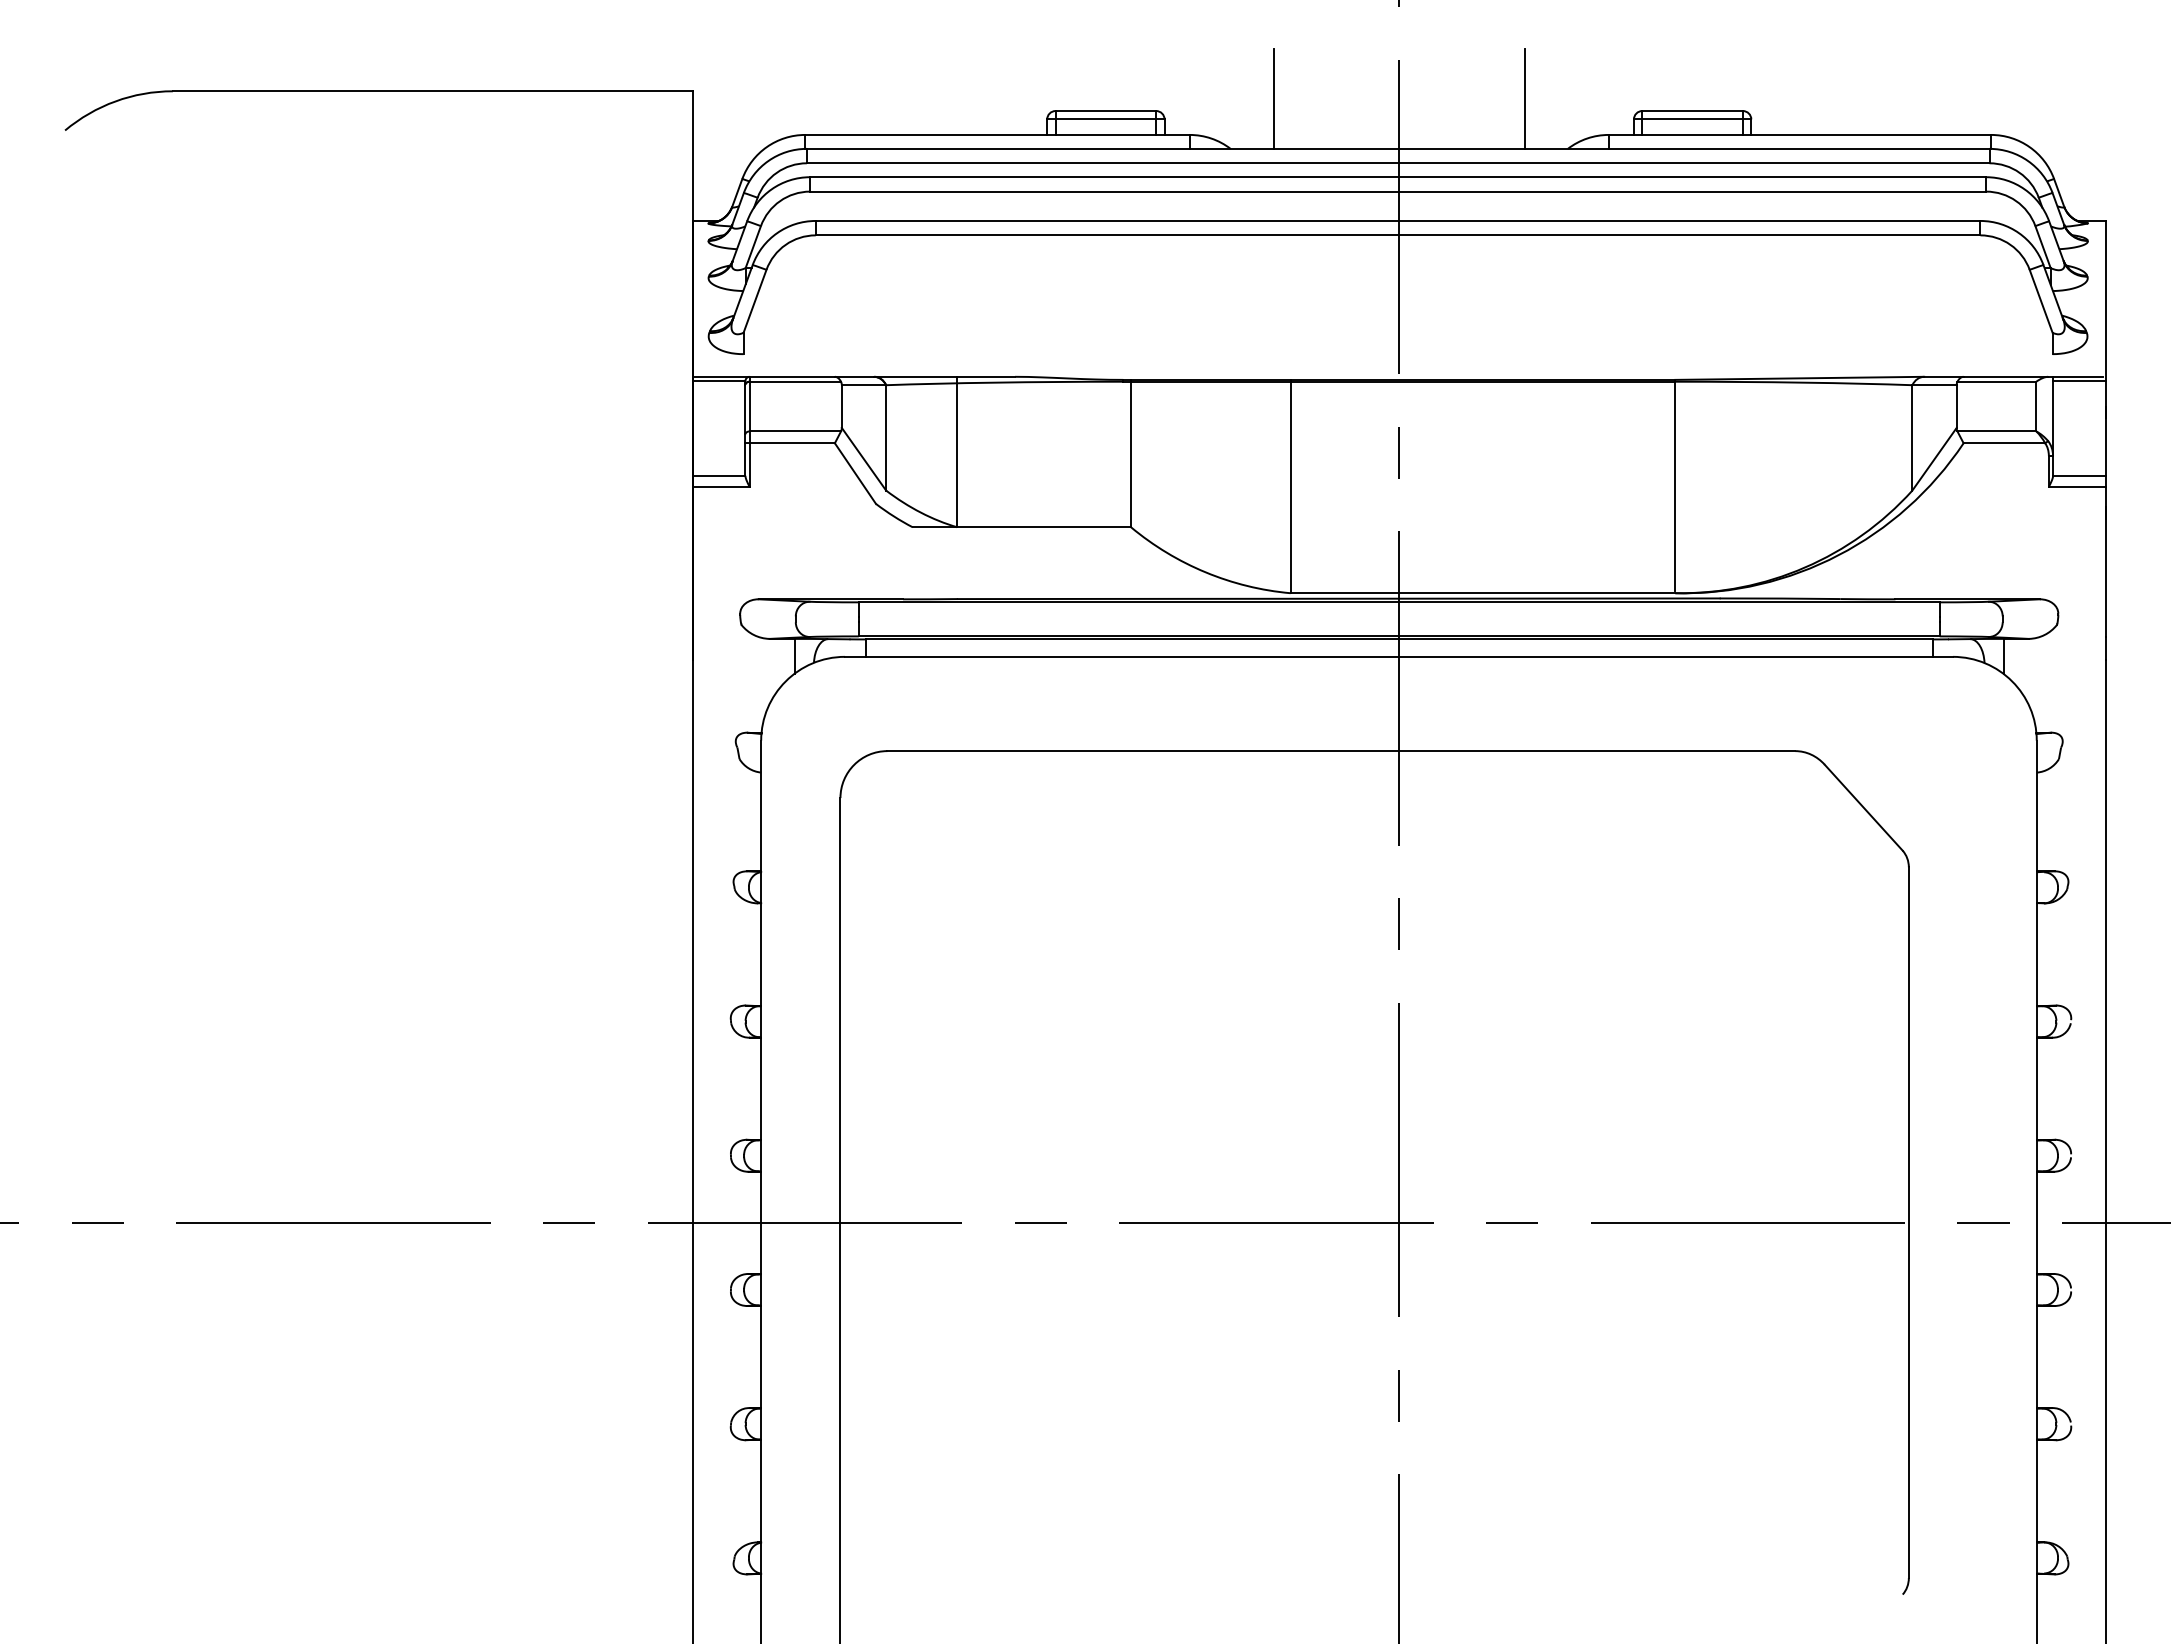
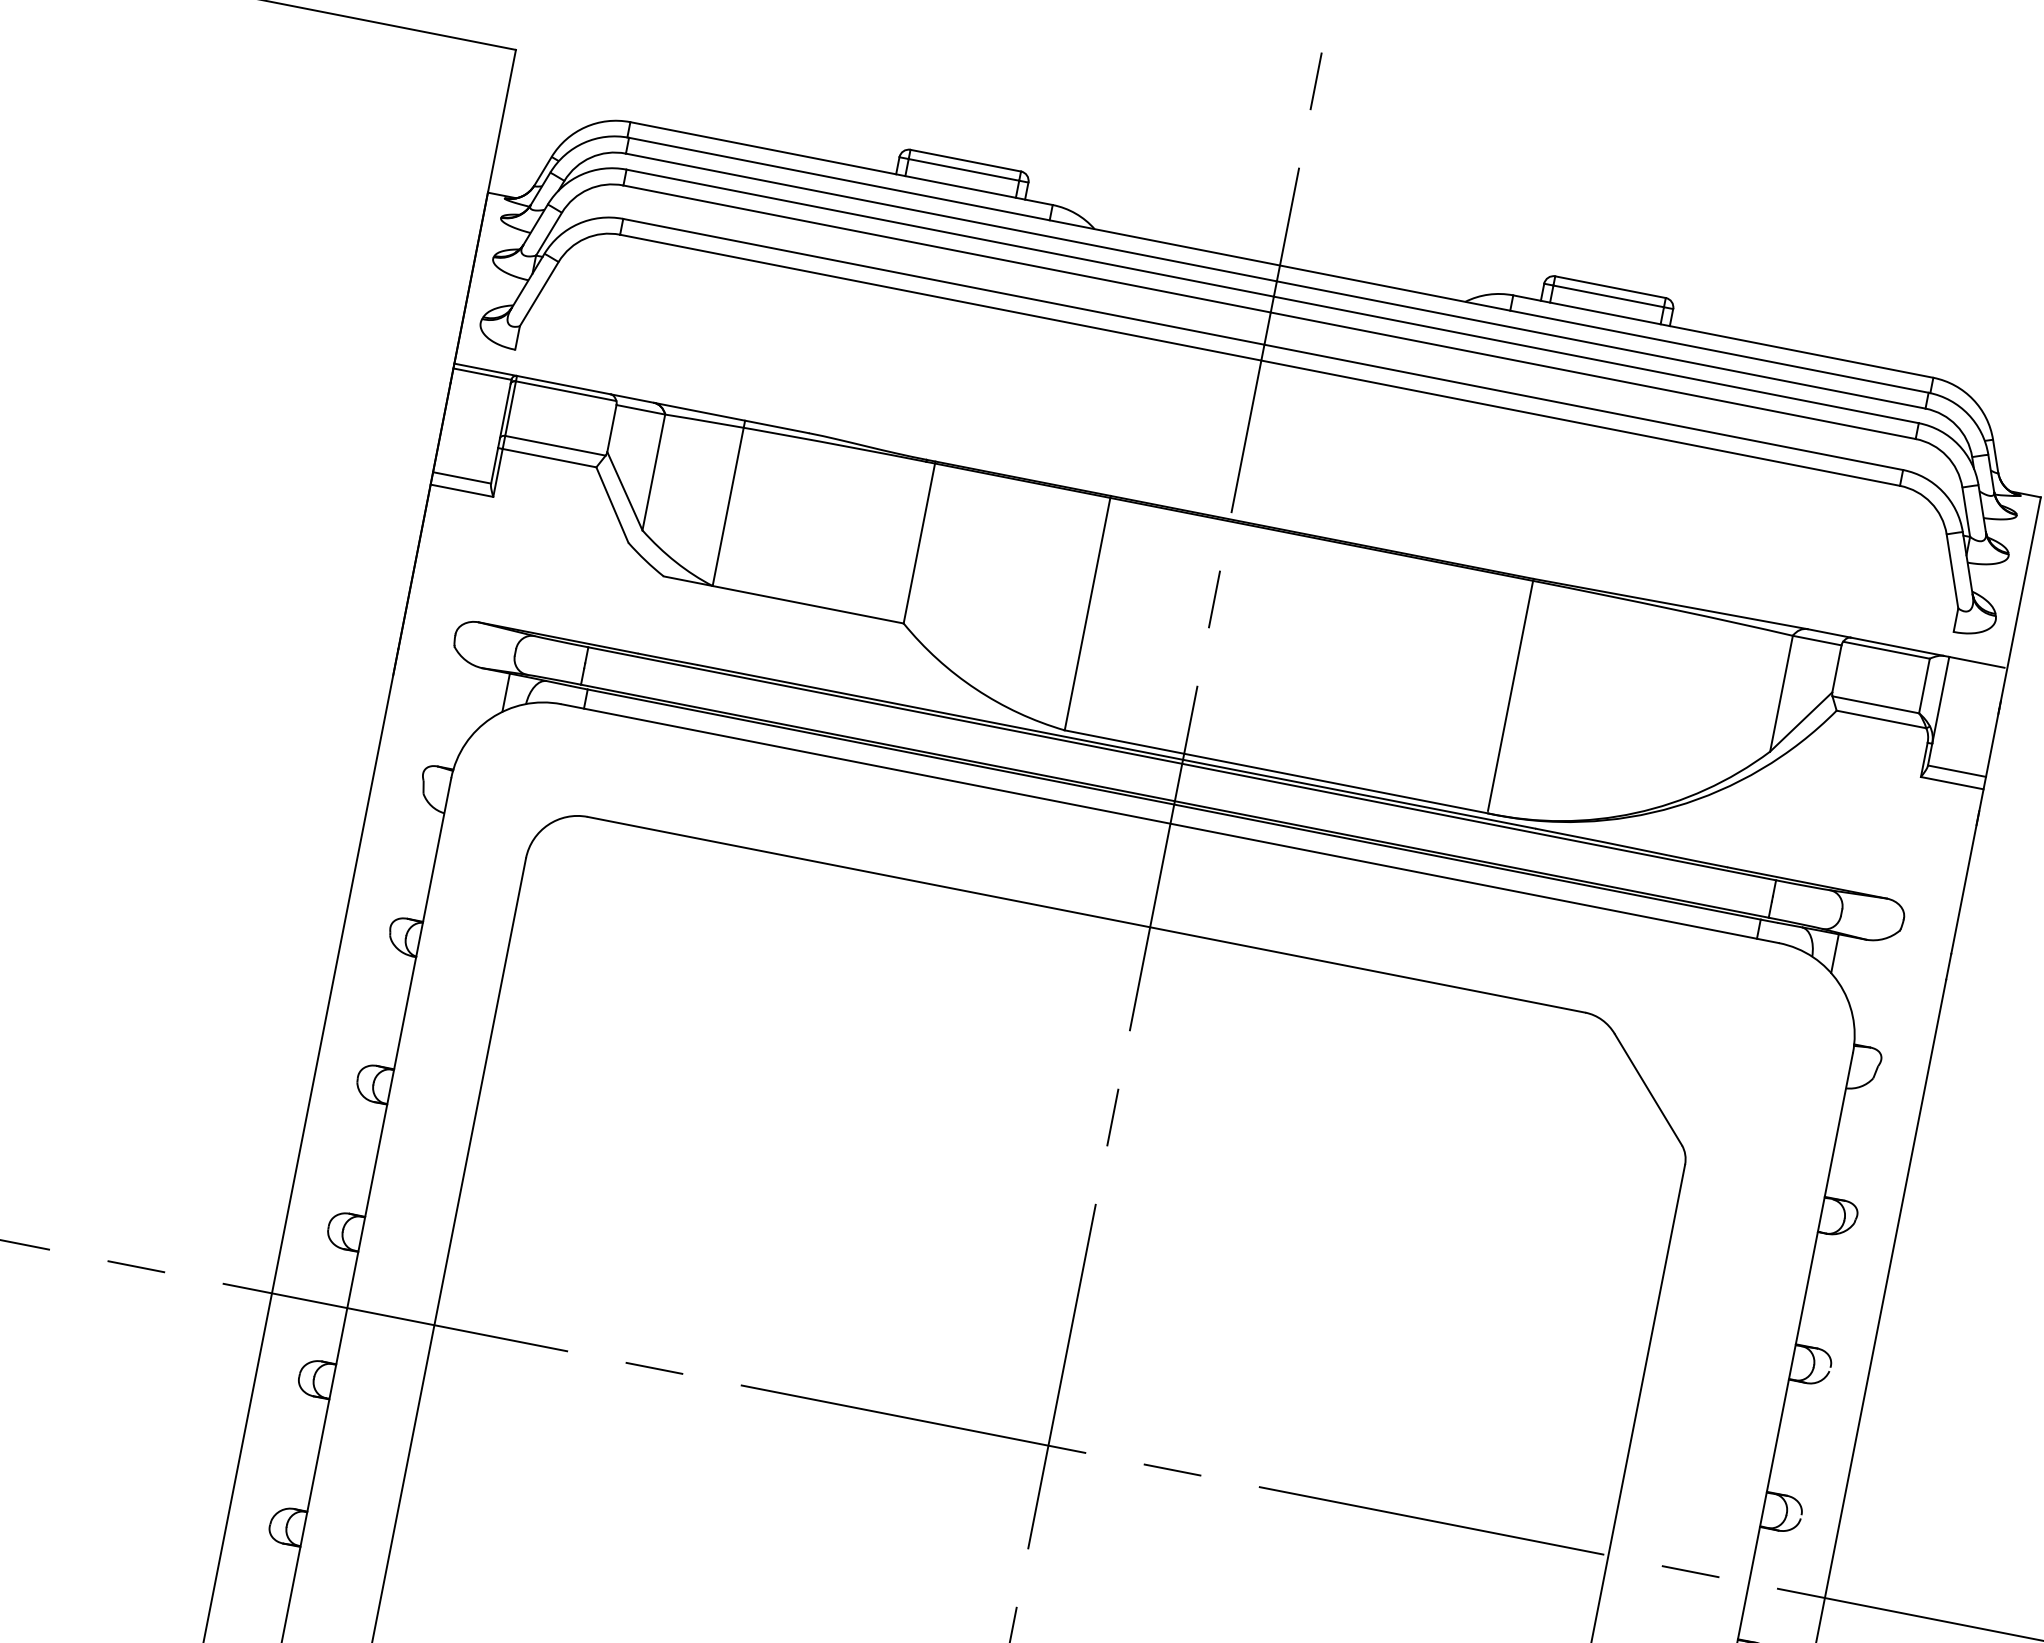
line: (1273, 98) -> (1152, 183), removed
line: (1524, 98) -> (1428, 237), removed
line: (2079, 381) -> (1977, 667), removed

